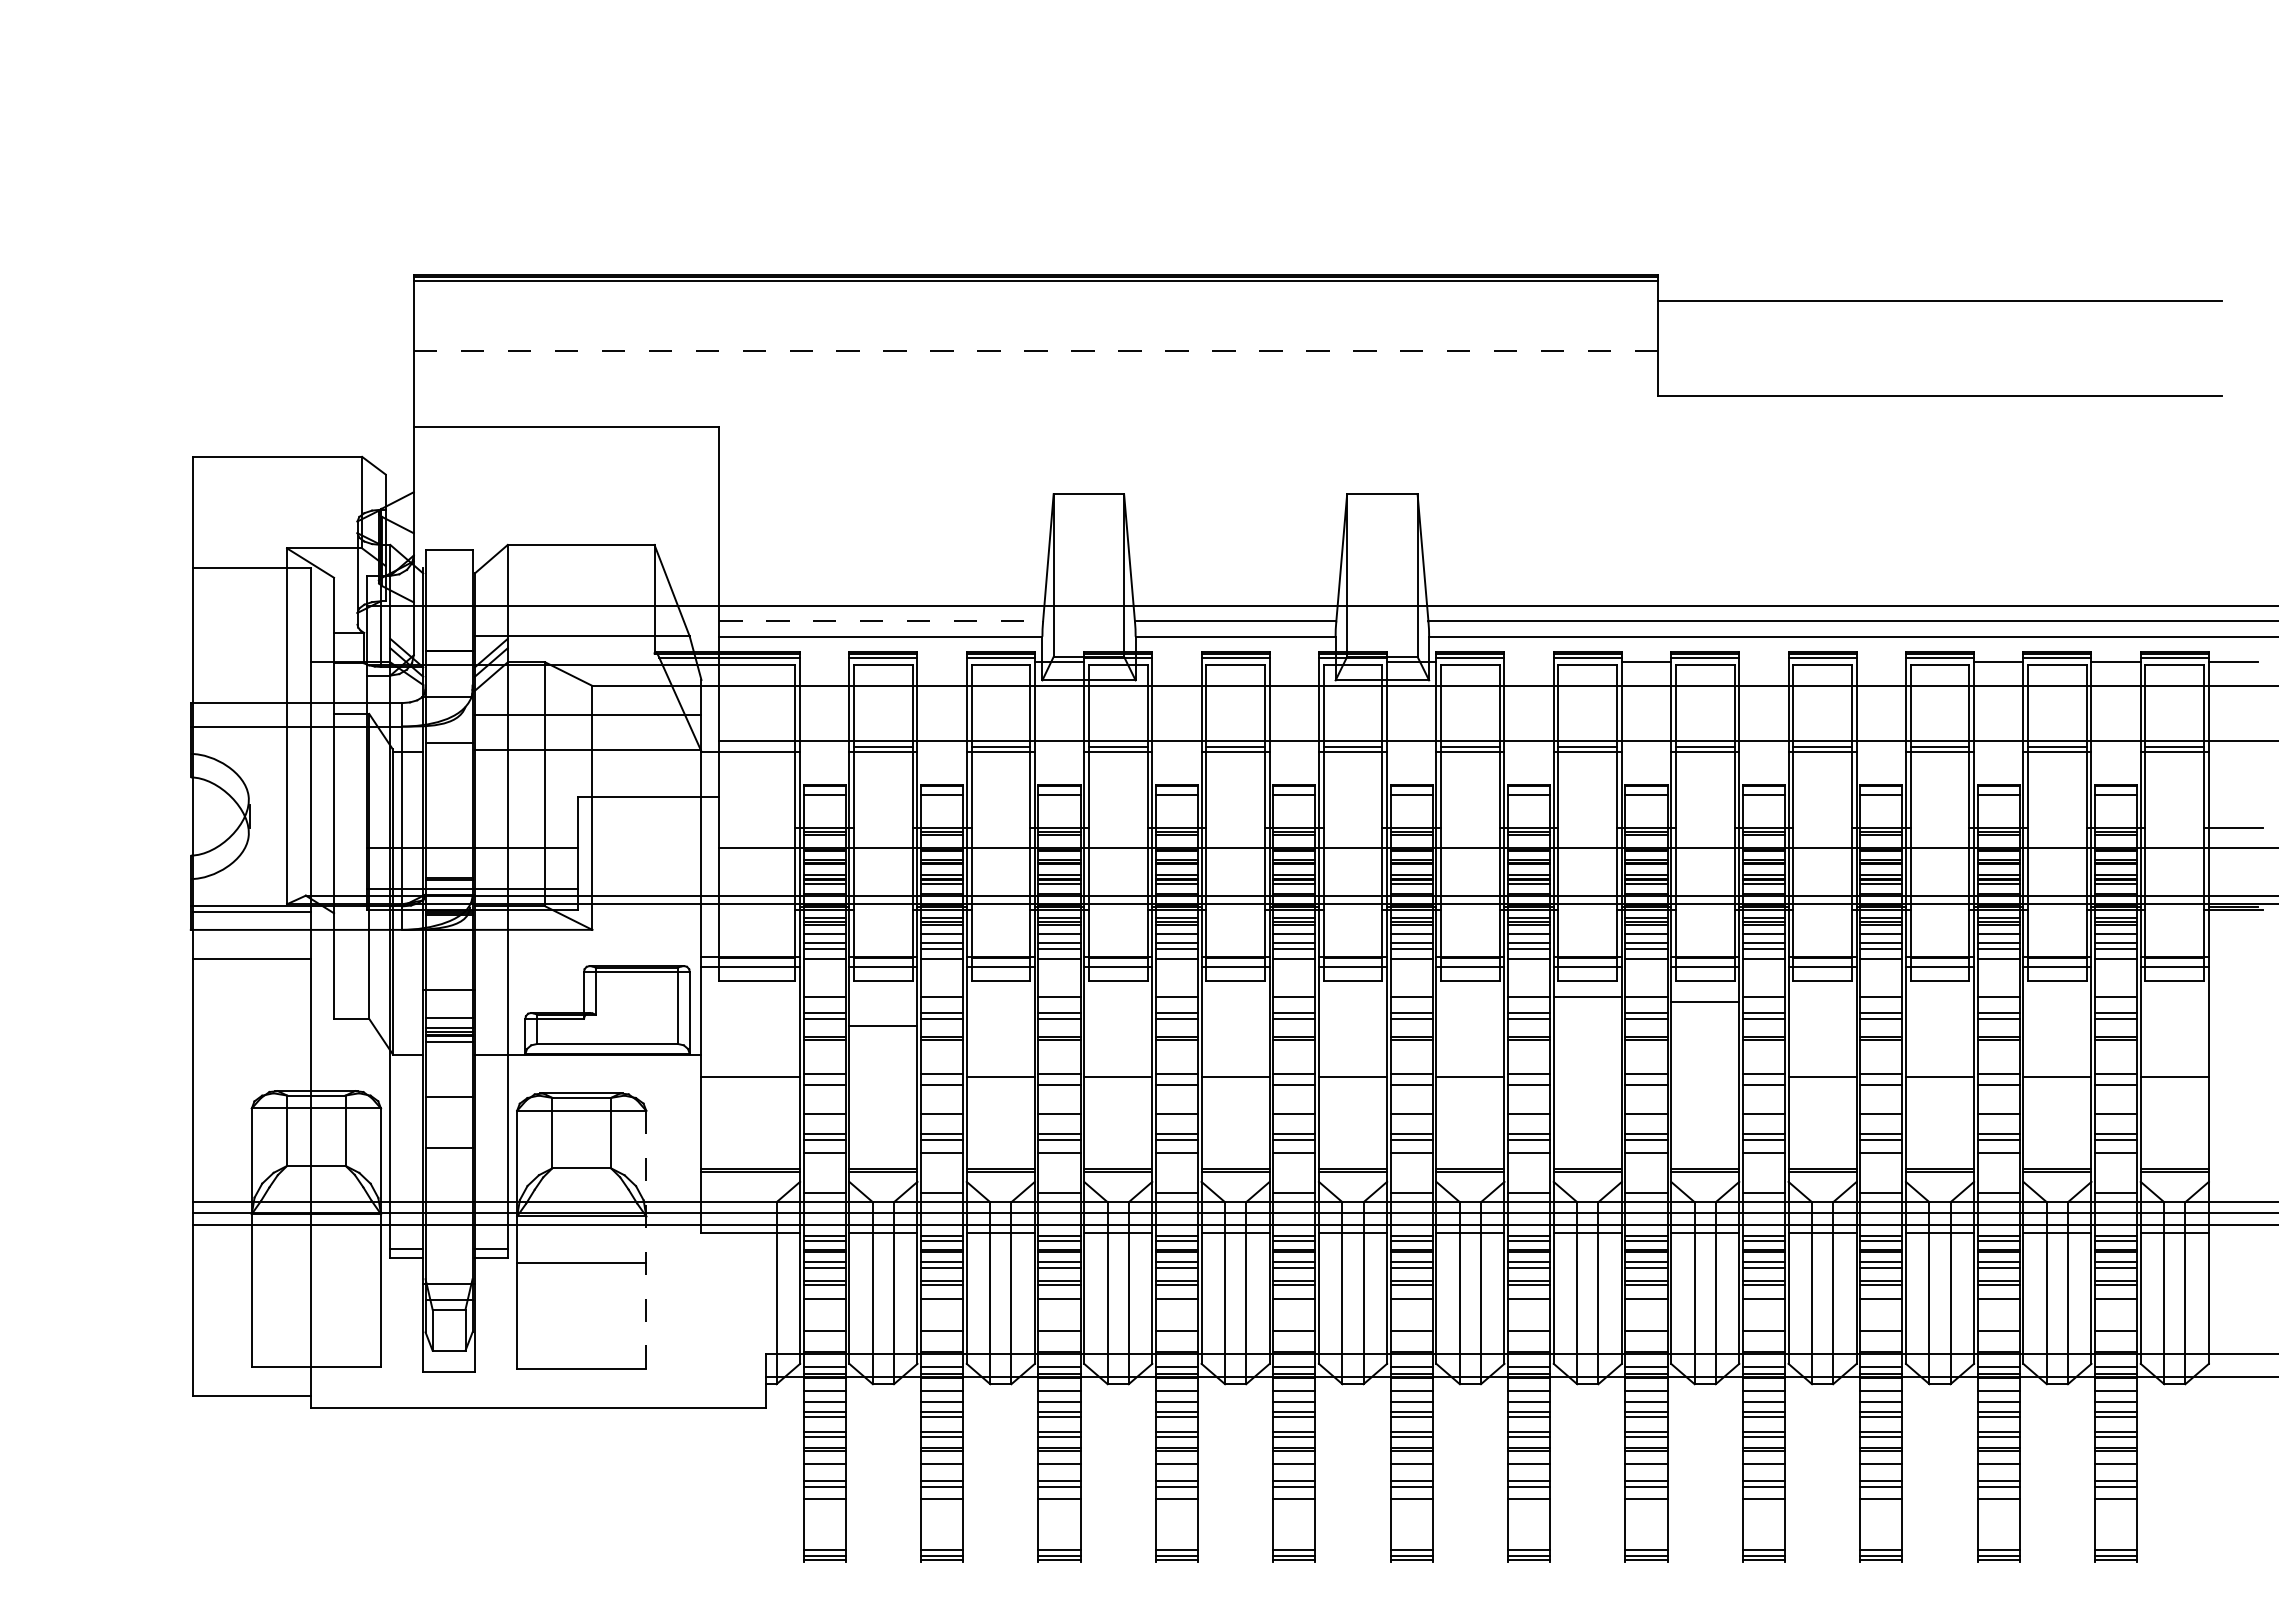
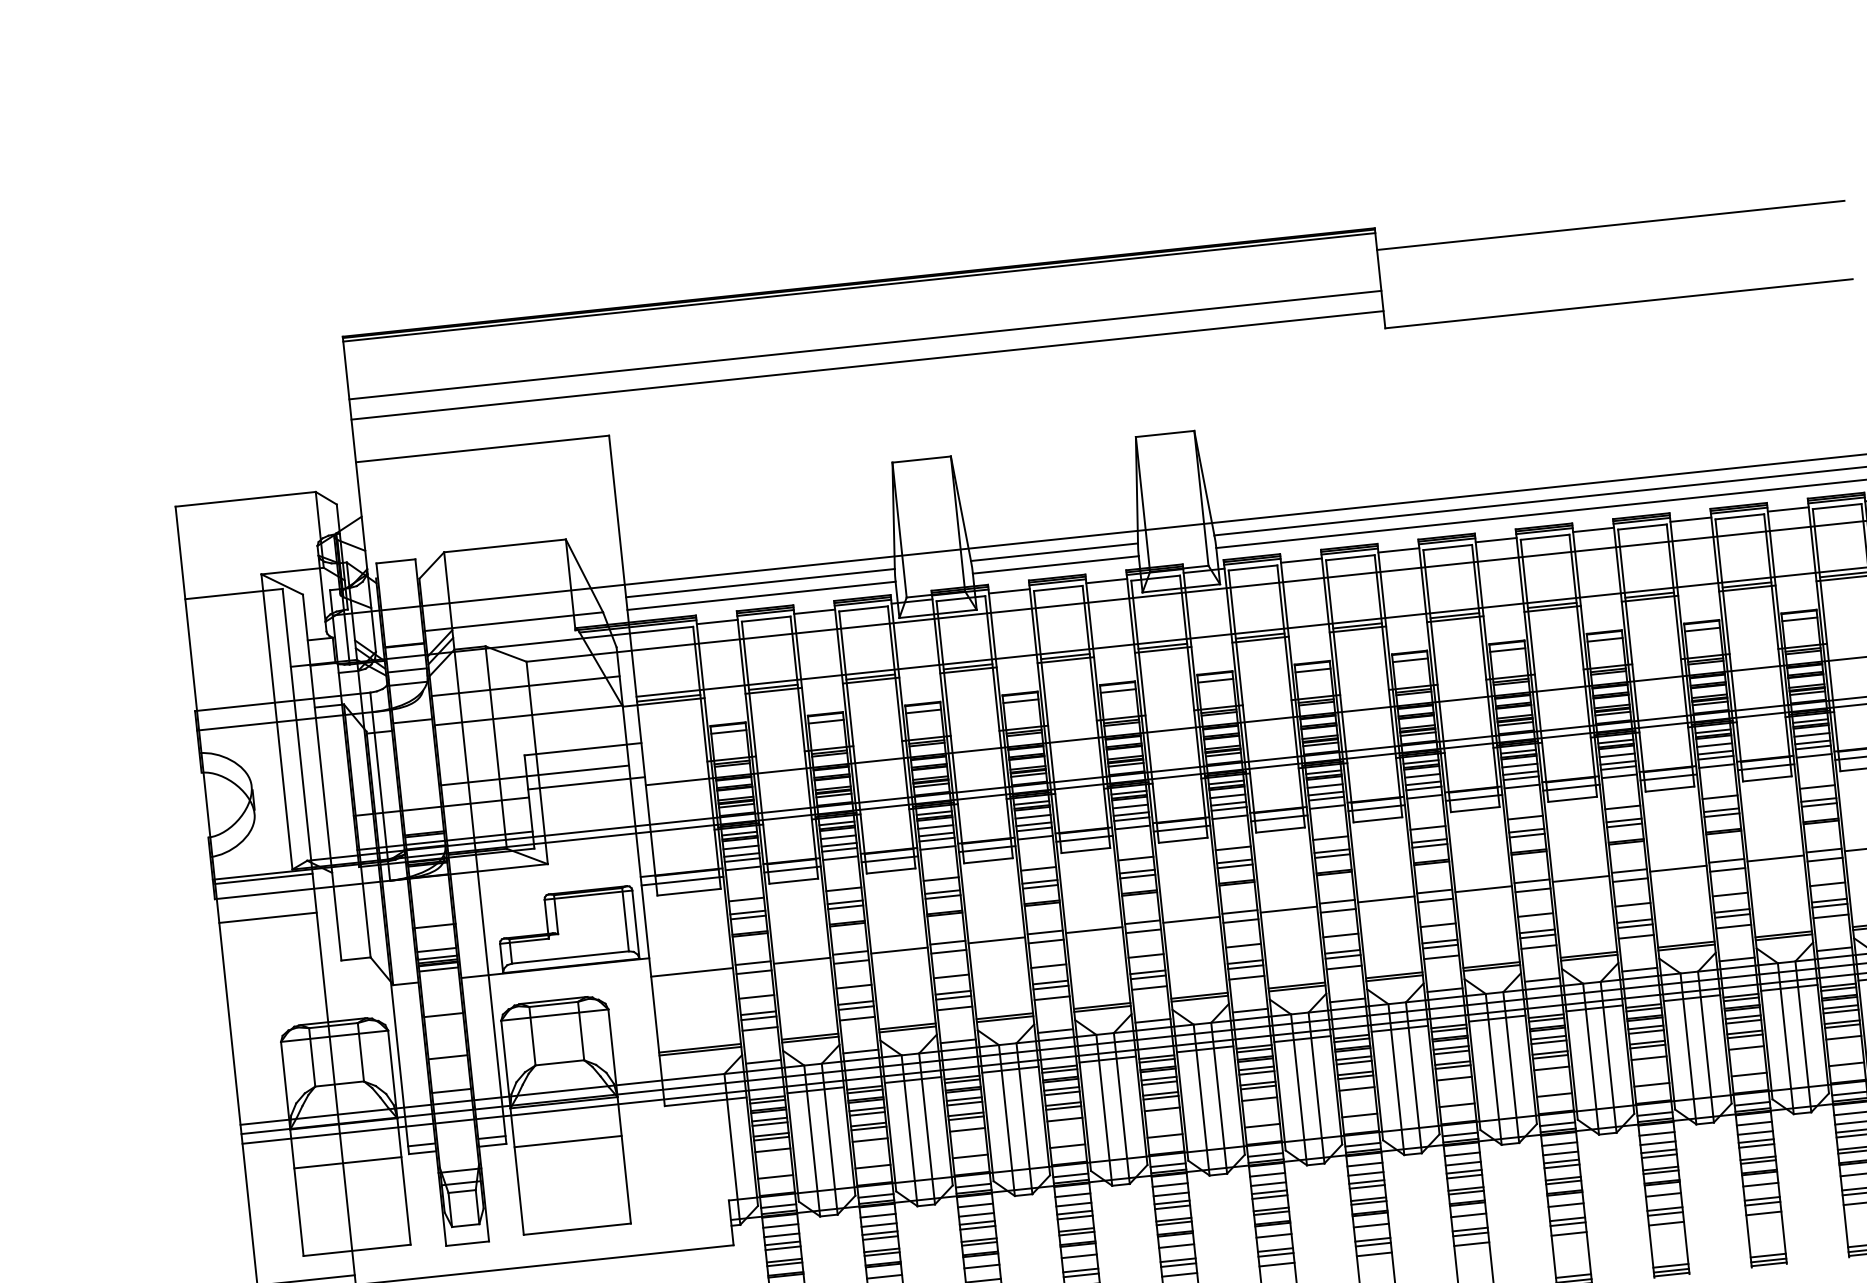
line: (1036, 350) -> (865, 344), dashed -> solid
line: (1035, 375) -> (867, 365), added
line: (881, 621) -> (760, 583), dashed -> solid
line: (824, 662) -> (717, 622), added
line: (941, 662) -> (814, 611), added
line: (1176, 662) -> (1009, 591), added
line: (1293, 662) -> (1106, 581), added
line: (1528, 662) -> (1300, 560), added
line: (1763, 662) -> (1495, 540), added
line: (1880, 662) -> (1592, 530), added
line: (448, 681) -> (406, 670), added
line: (757, 747) -> (668, 698), added
line: (587, 822) -> (534, 775), added
line: (648, 838) -> (586, 783), added
line: (1587, 997) -> (1386, 899), moved
line: (1705, 1002) -> (1483, 889), moved
line: (883, 1026) -> (802, 961), moved
line: (448, 1188) -> (451, 1091), added
line: (646, 1239) -> (619, 1116), dashed -> solid
line: (315, 1260) -> (347, 1162), added

